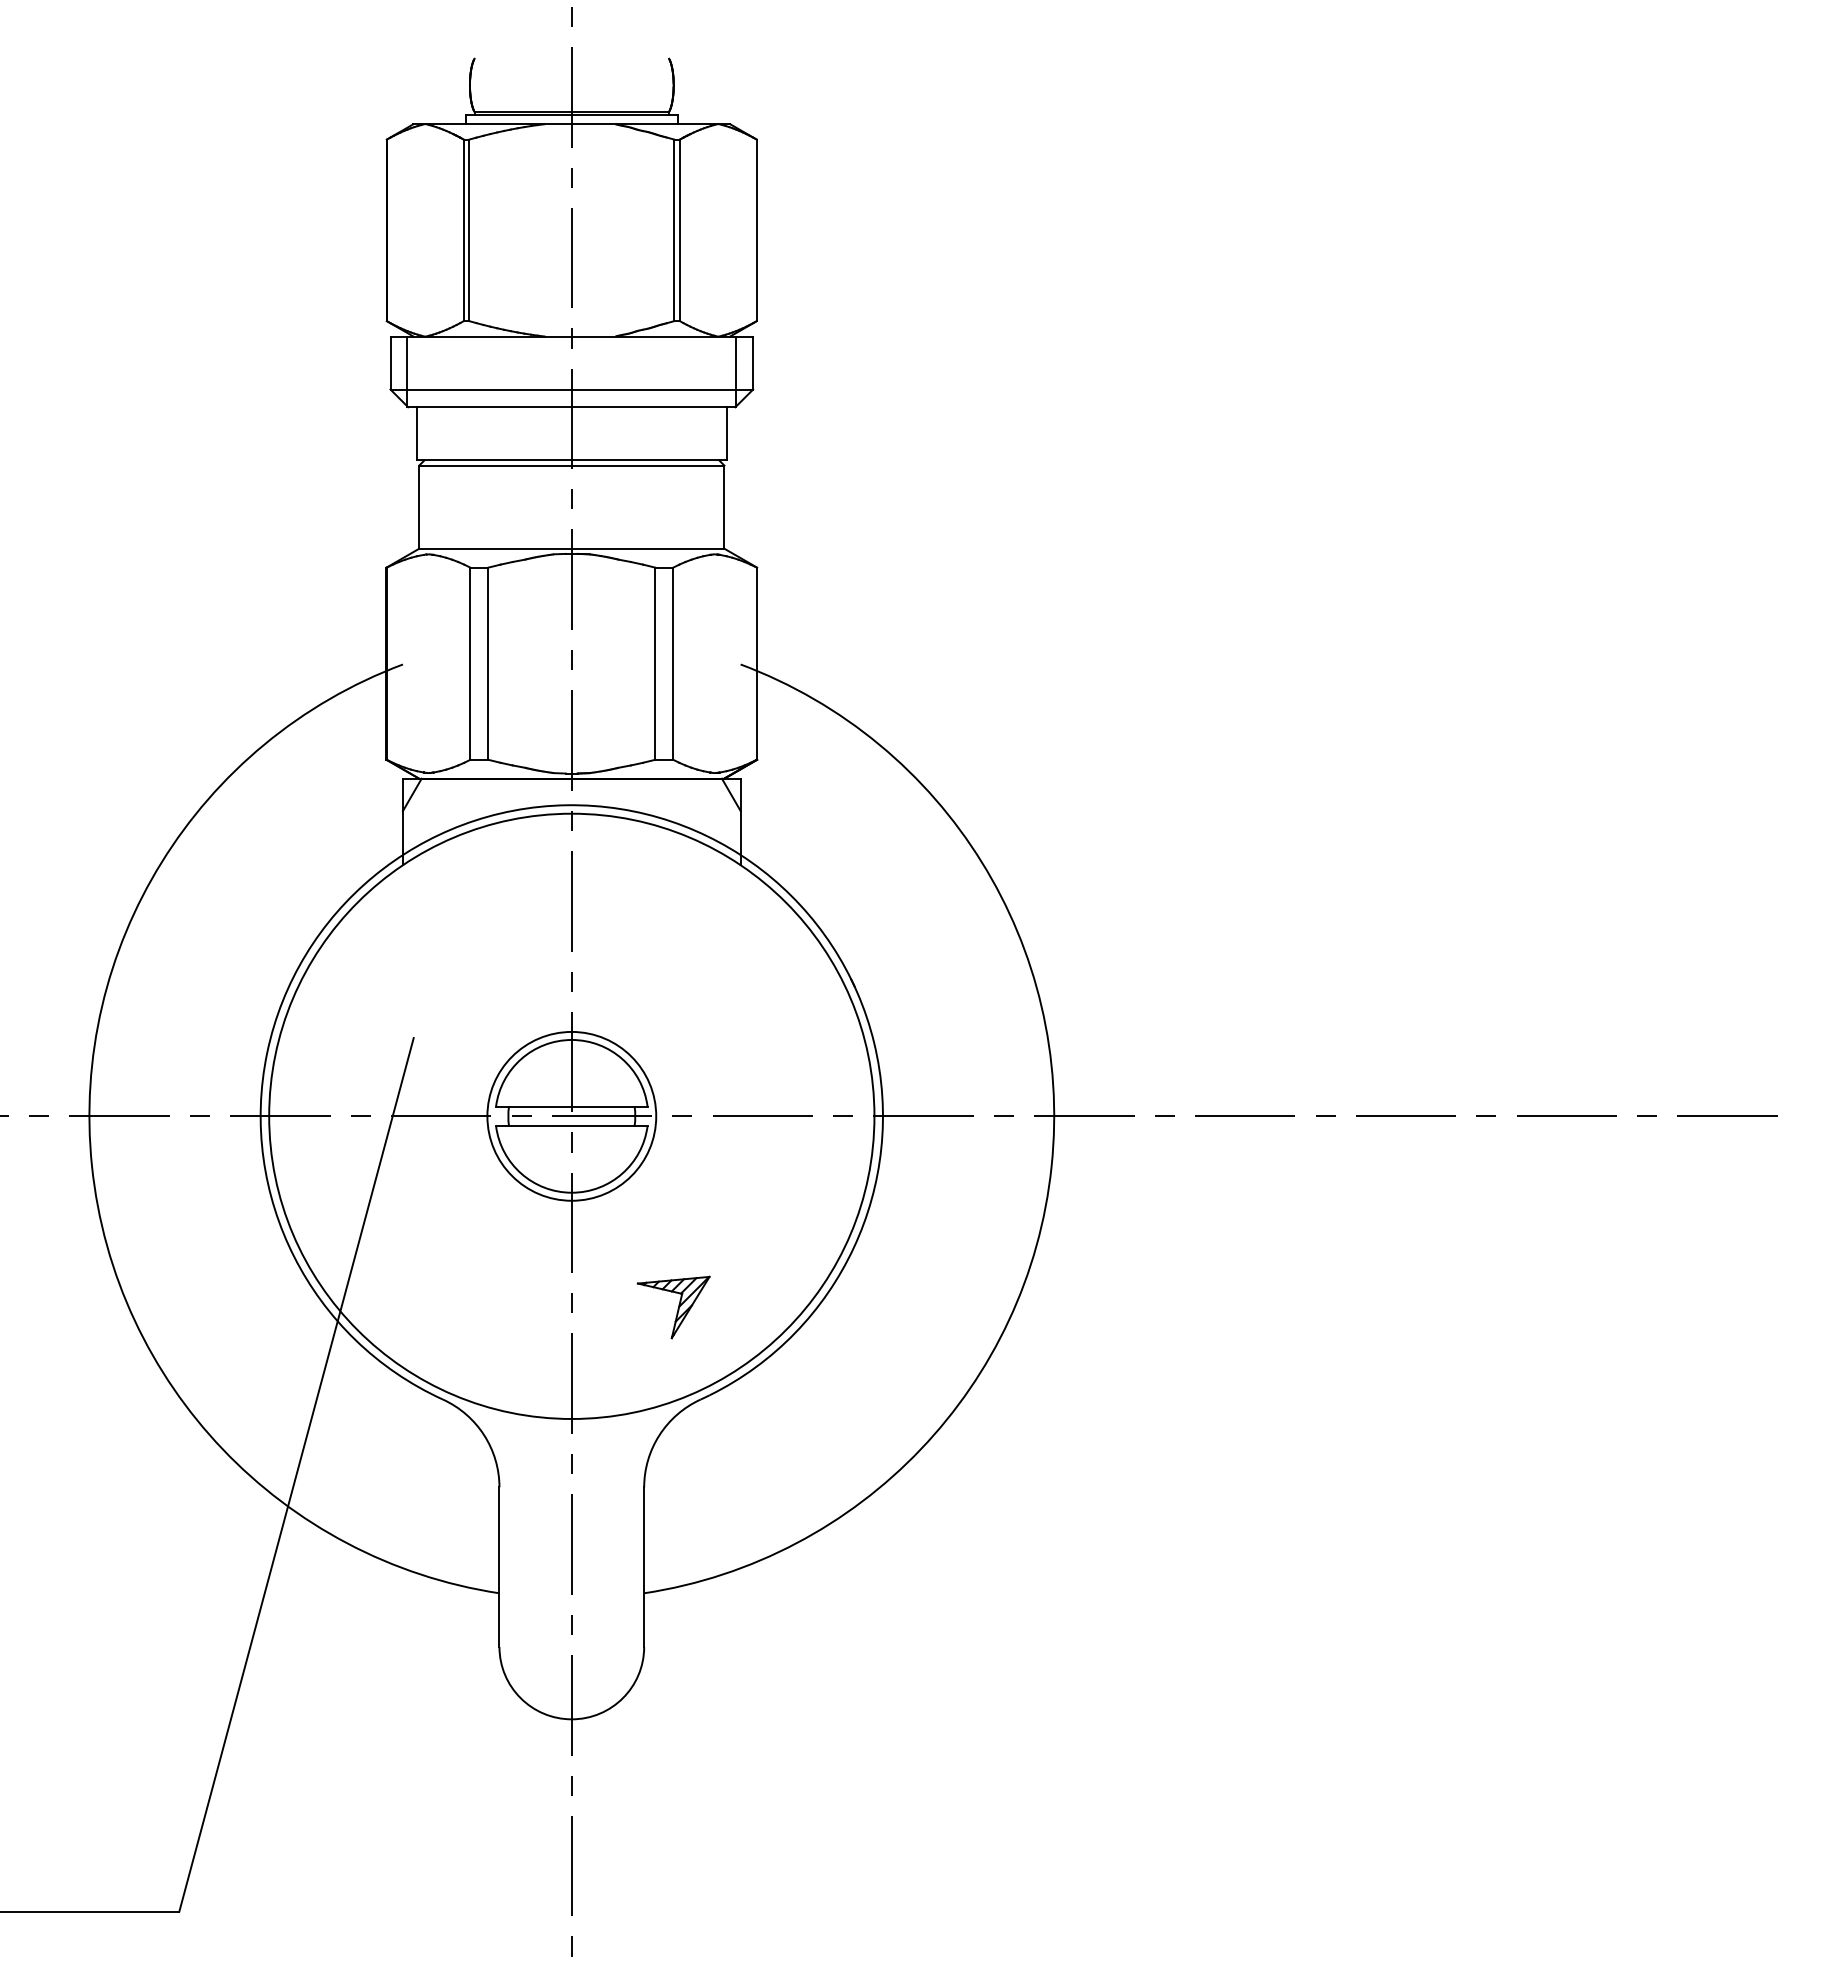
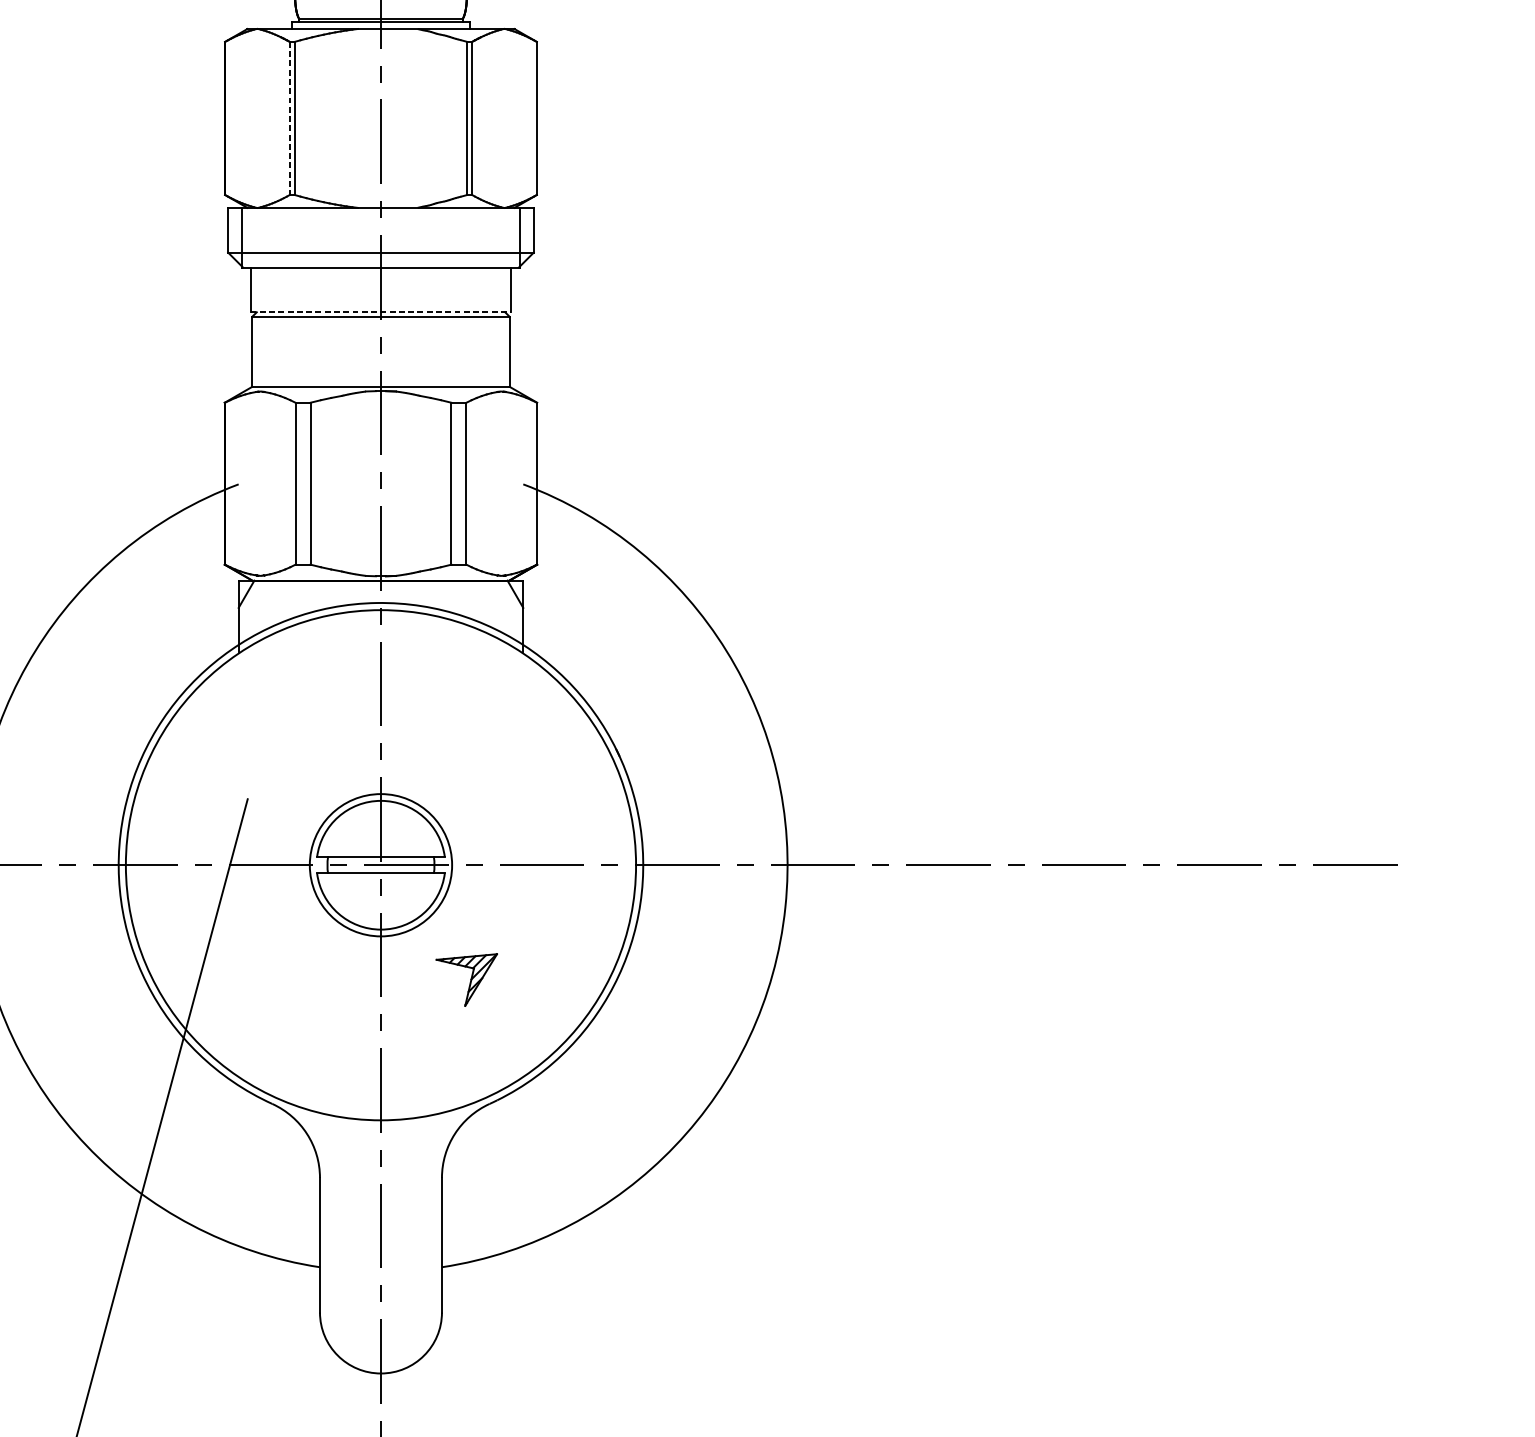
line: (463, 230) -> (289, 118), solid -> dashed
line: (571, 460) -> (380, 312), solid -> dashed
part: (673, 1307) -> (466, 980), moved

